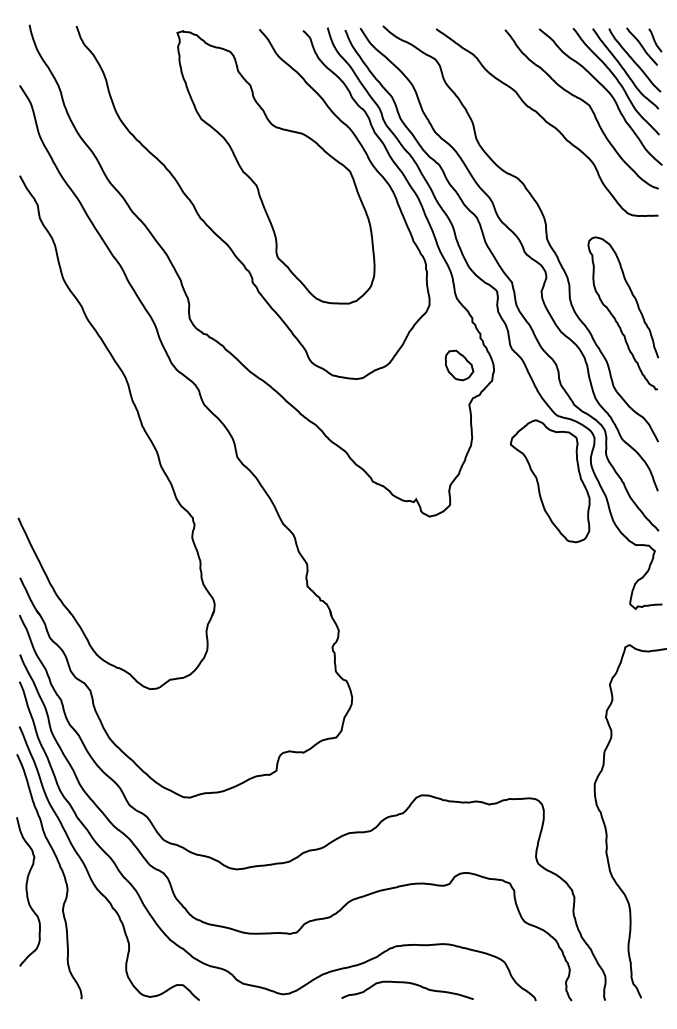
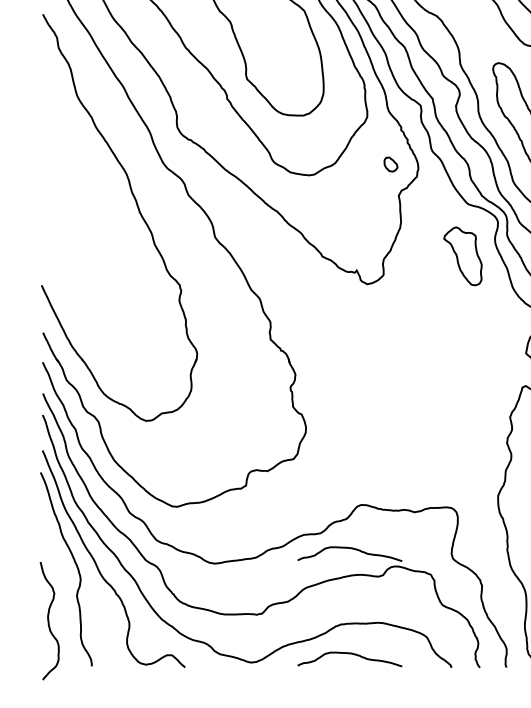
part: (459, 365) -> (391, 164), size x0.6
part: (550, 481) -> (463, 256), size x0.6
curve: (410, 851) -> (352, 549), added
curve: (27, 891) -> (48, 620), moved

